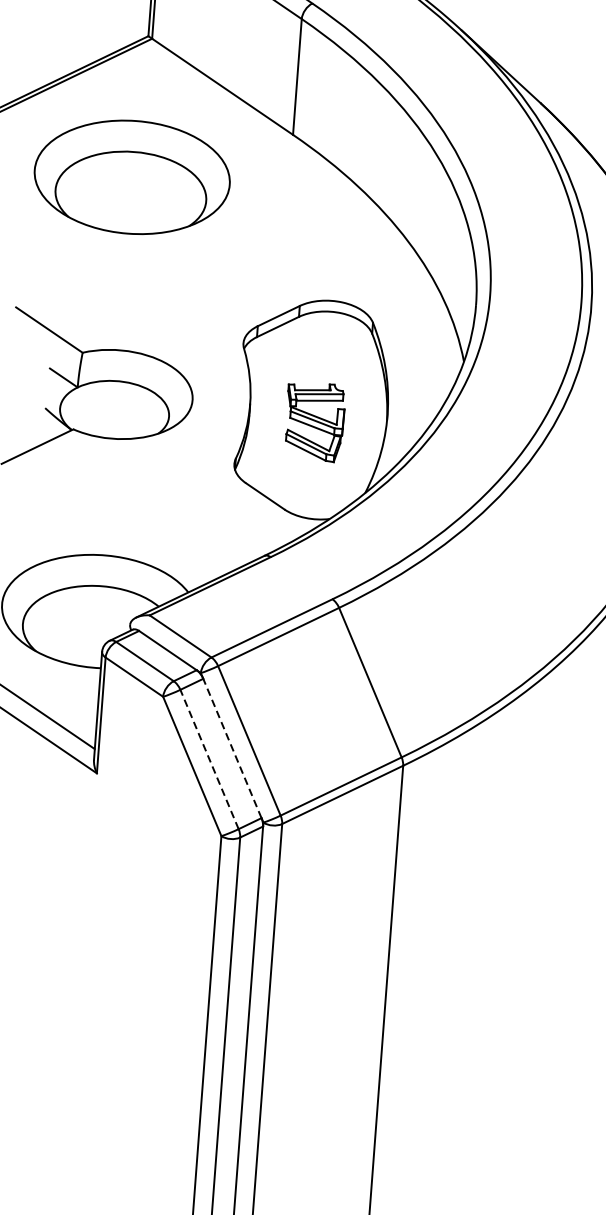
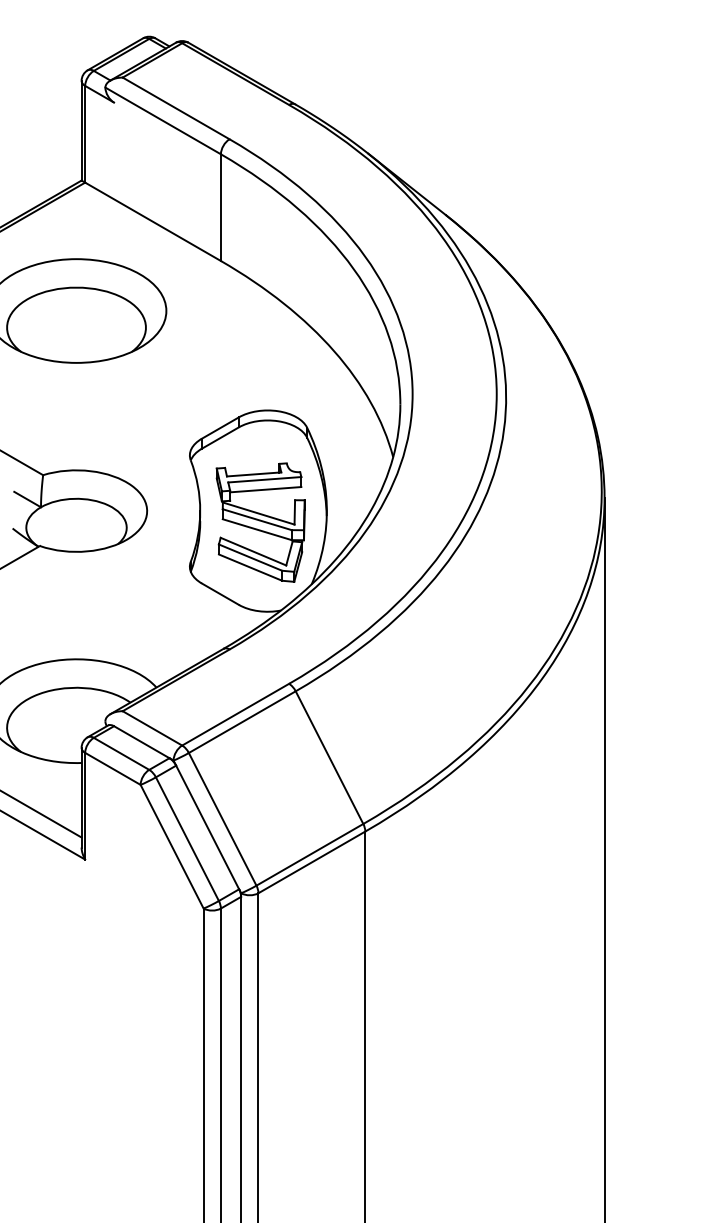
part: (314, 421) -> (260, 522), size x1.67
line: (232, 748) -> (207, 827), dashed -> solid
line: (209, 758) -> (187, 838), dashed -> solid

